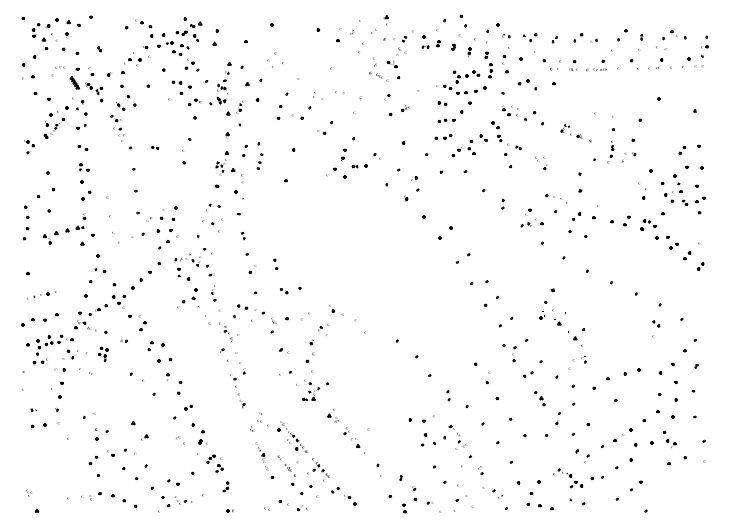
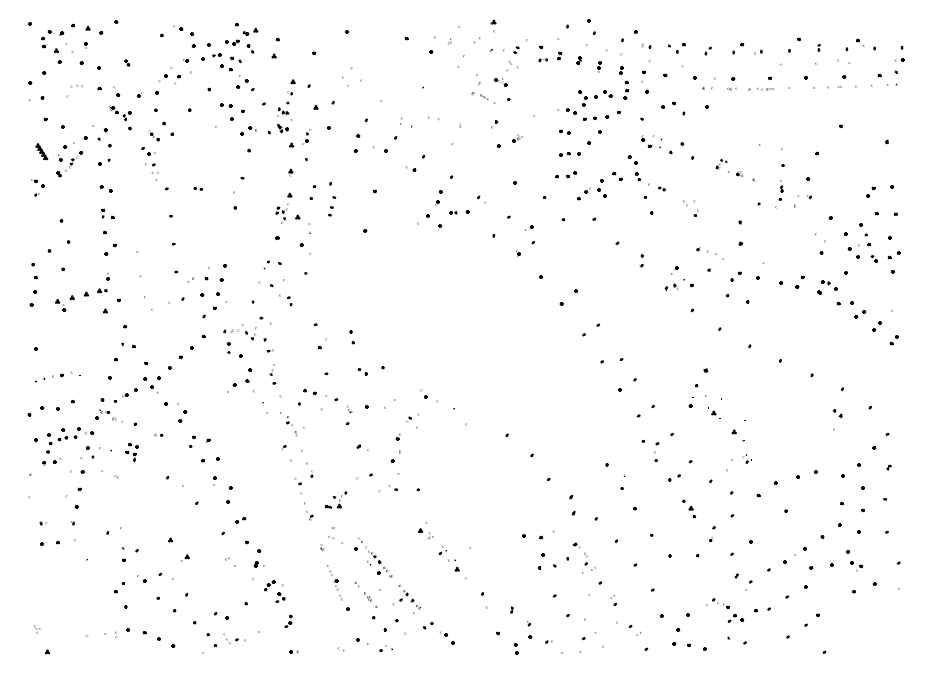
part: (74, 82) -> (41, 151), moved
part: (243, 236) -> (289, 301), moved
part: (311, 393) -> (336, 499), moved
part: (448, 395) -> (572, 504), size x1.6

